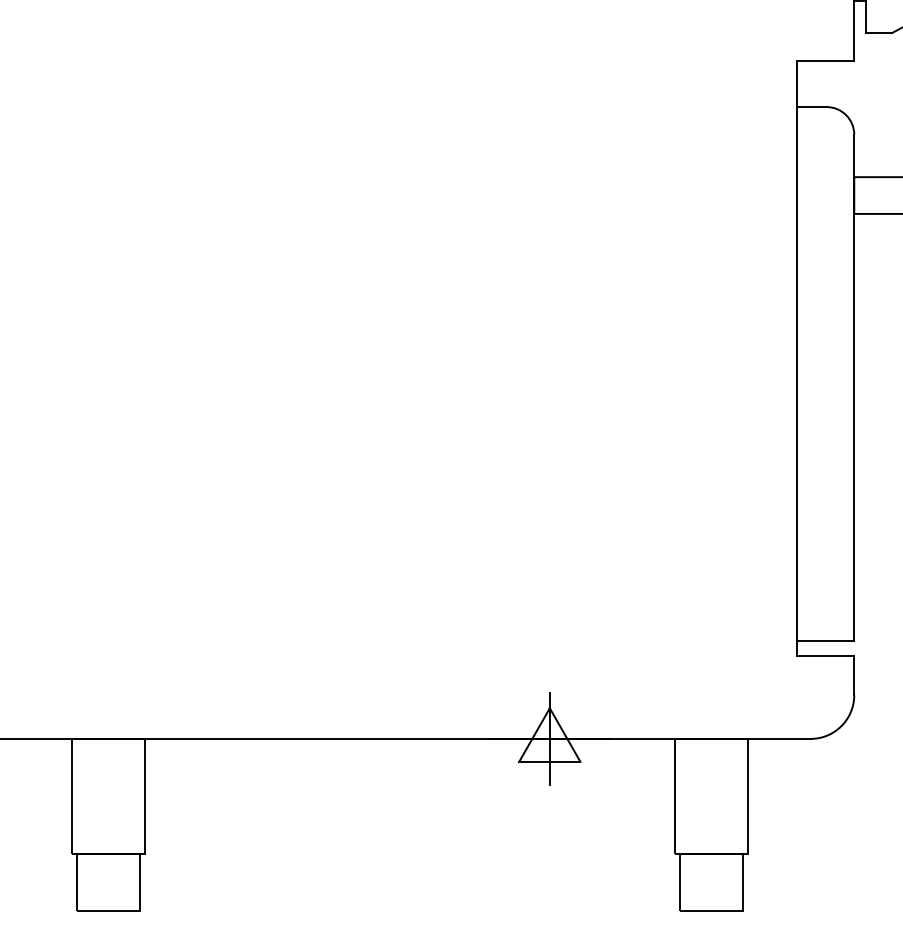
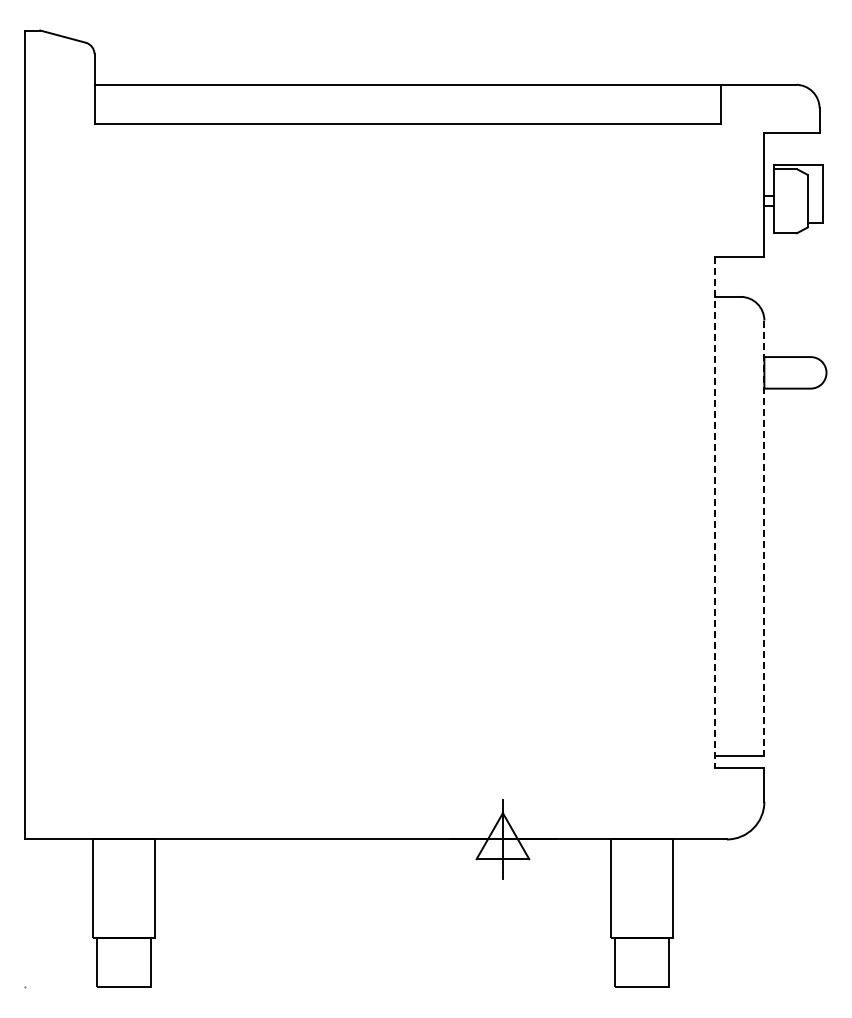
line: (797, 359) -> (715, 513), solid -> dashed
line: (854, 388) -> (764, 538), solid -> dashed

